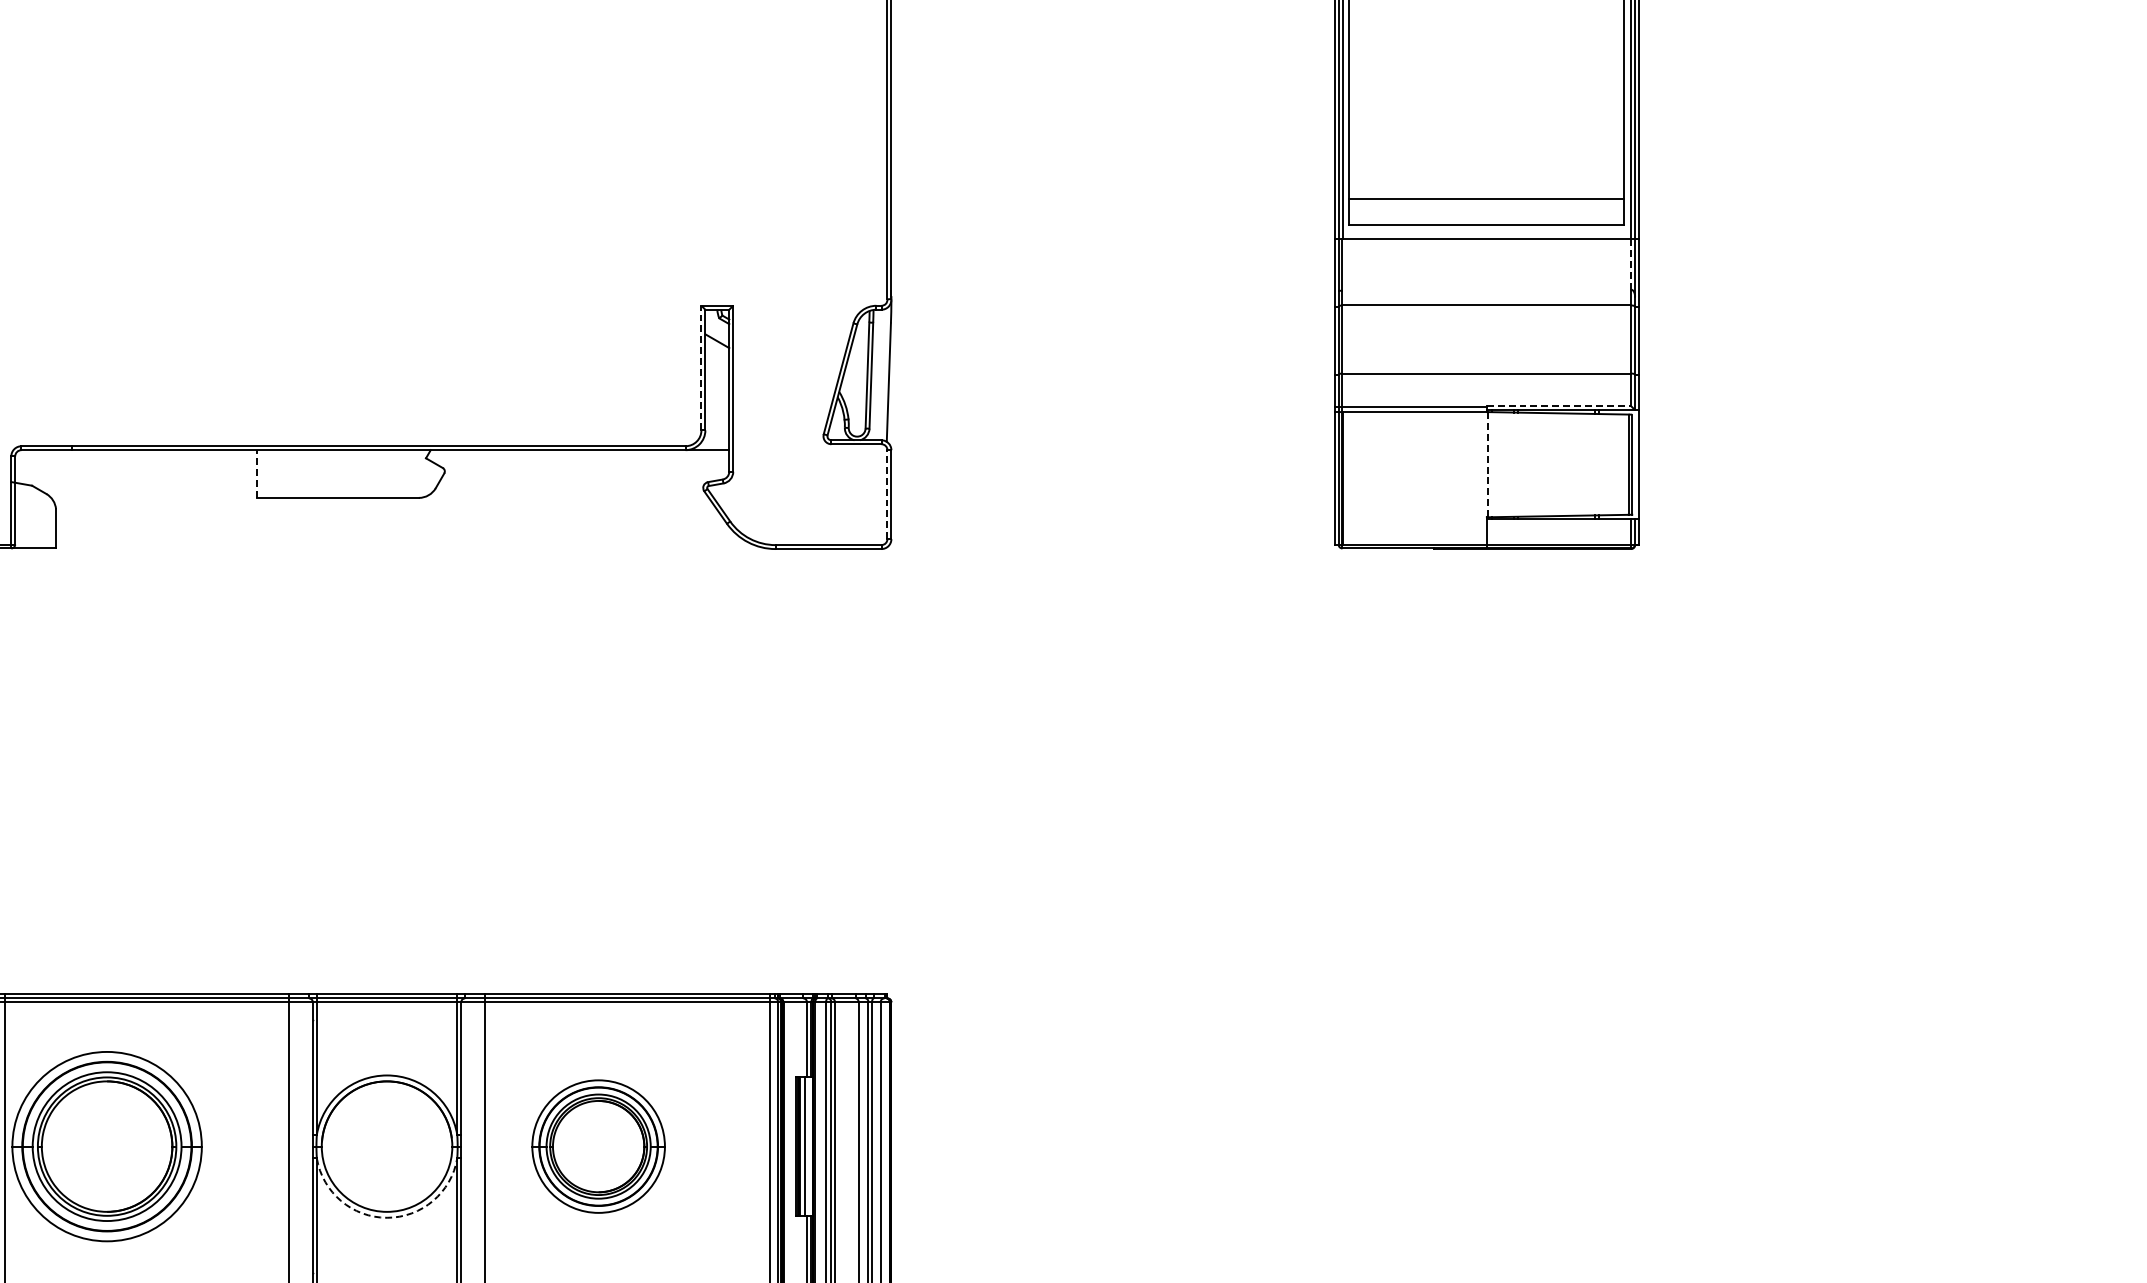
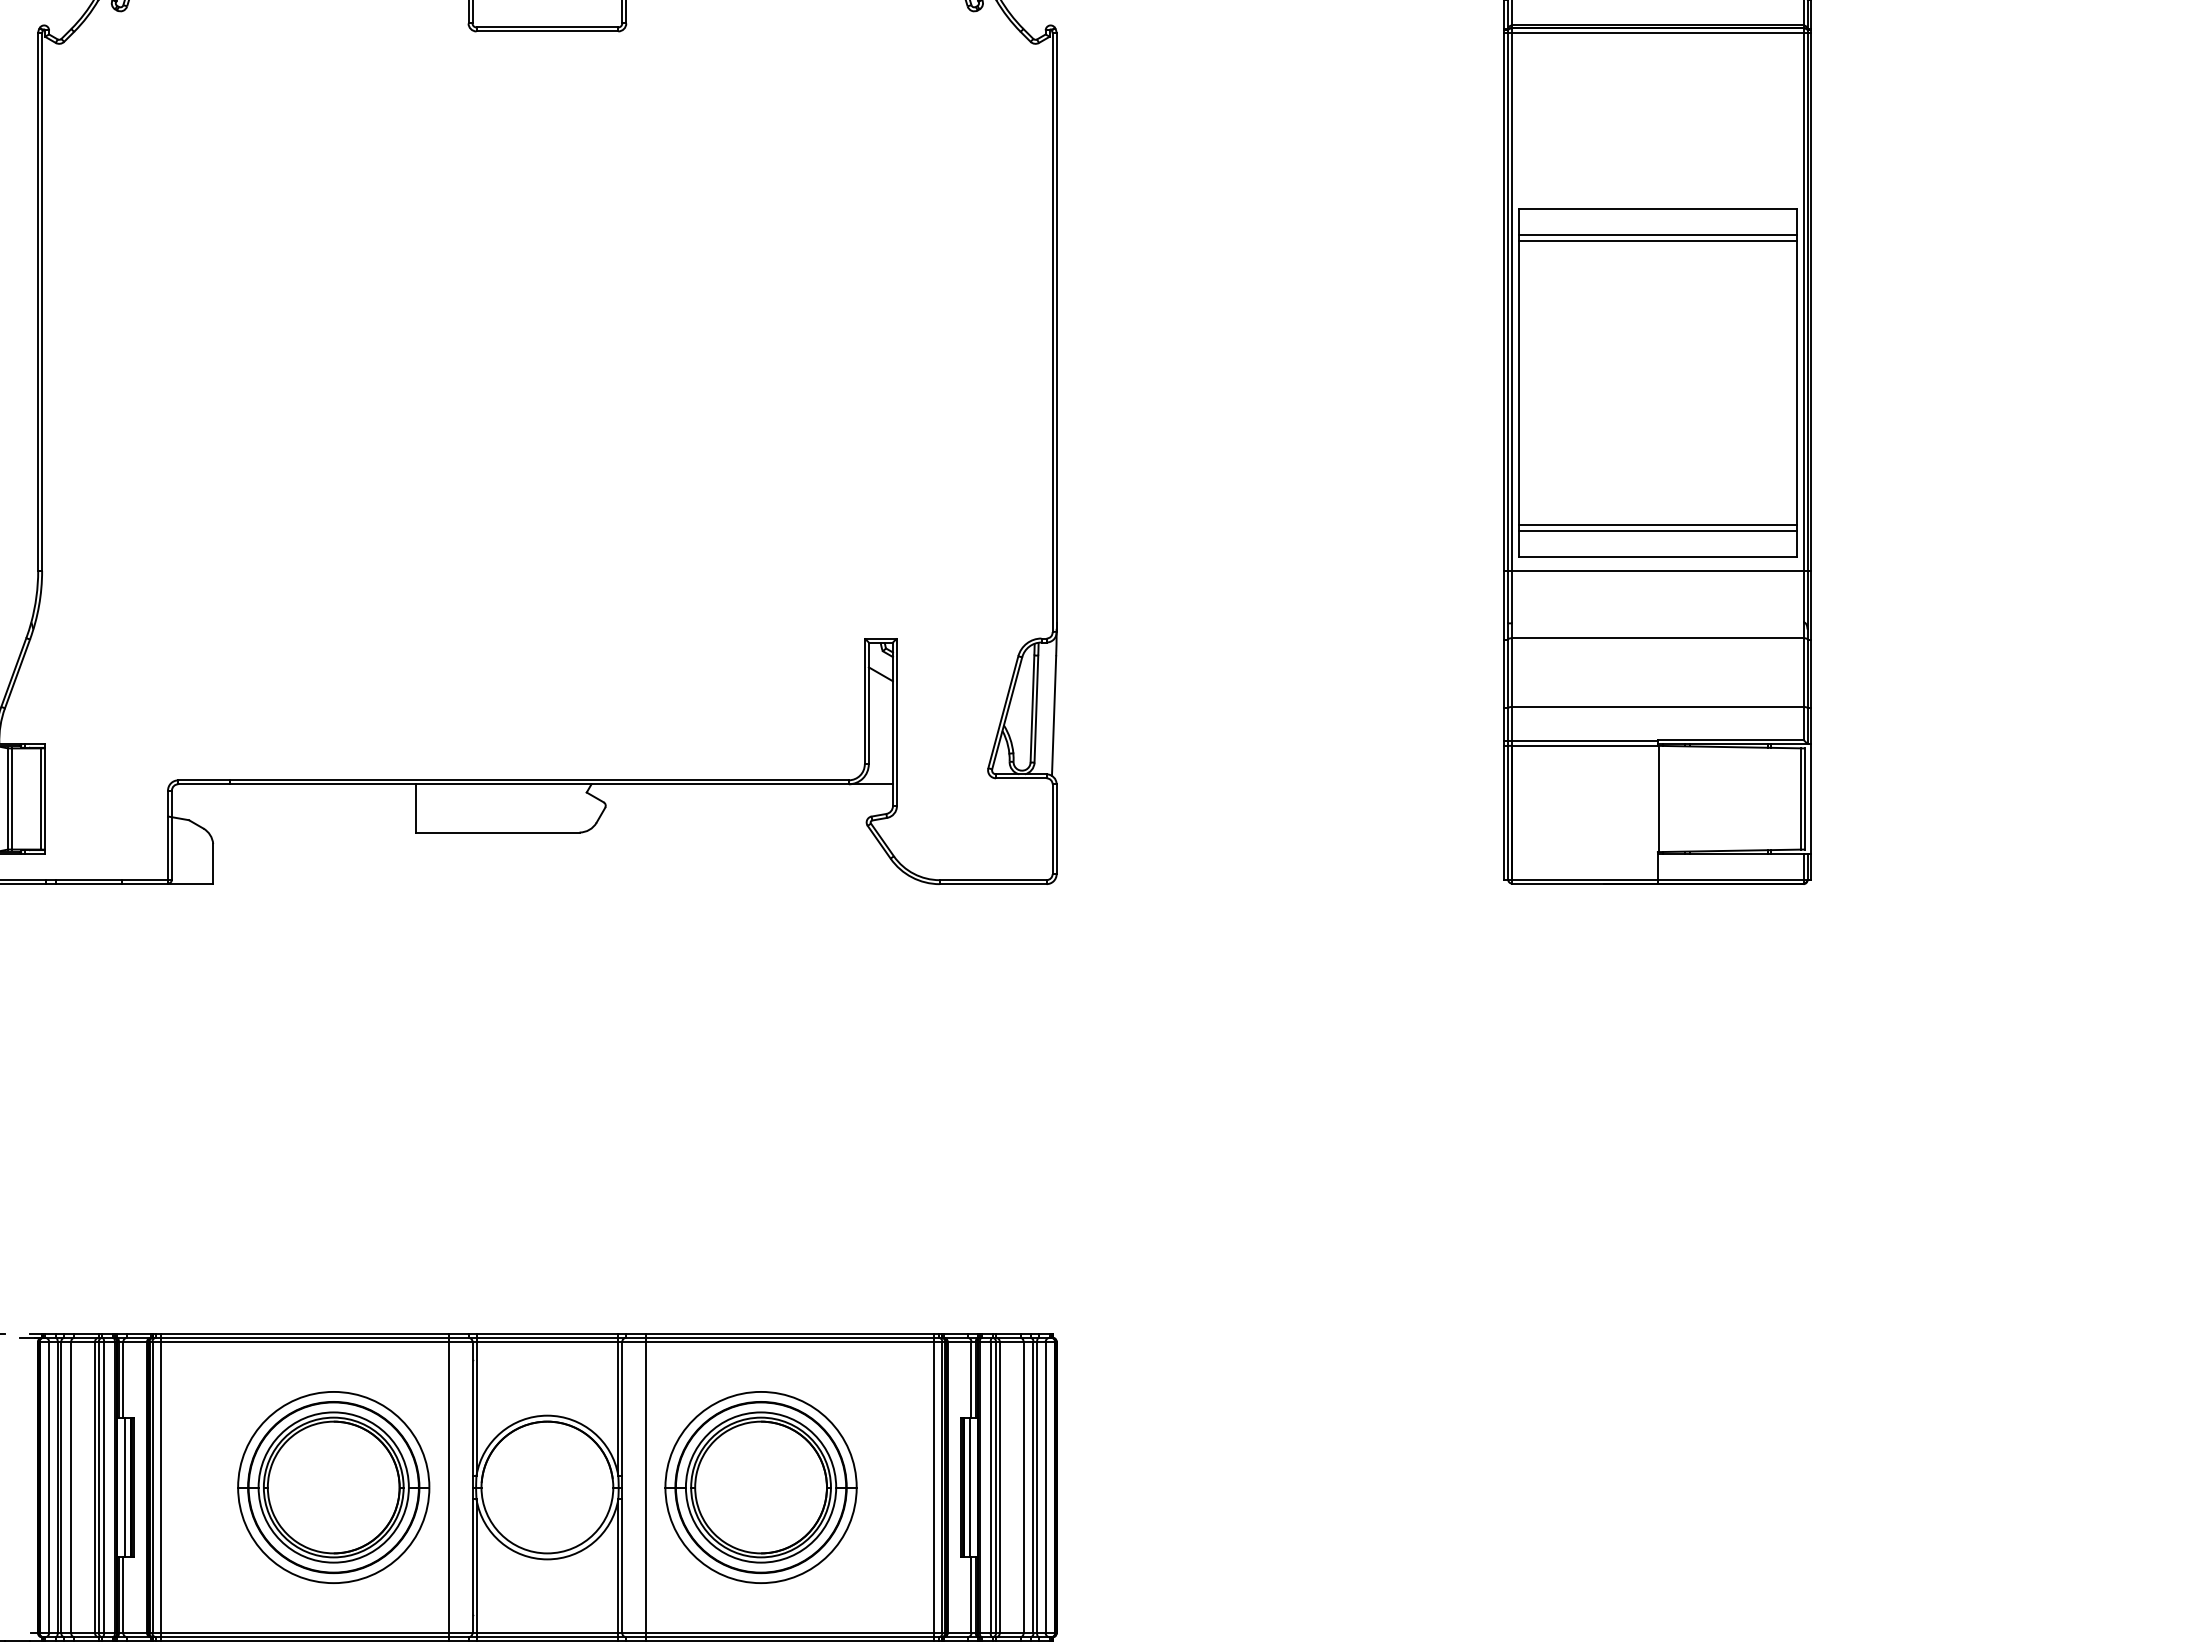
line: (1486, 192) -> (1657, 524), added
line: (1631, 264) -> (1803, 596), dashed -> solid
line: (701, 368) -> (864, 701), dashed -> solid
line: (1558, 405) -> (1730, 739), dashed -> solid
line: (1487, 465) -> (1658, 799), dashed -> solid
line: (256, 473) -> (415, 807), dashed -> solid
line: (887, 494) -> (1052, 829), dashed -> solid
part: (106, 1146) -> (333, 1487), moved
part: (598, 1146) -> (760, 1487), size x1.43
arc: (387, 1217) -> (547, 1559), dashed -> solid

